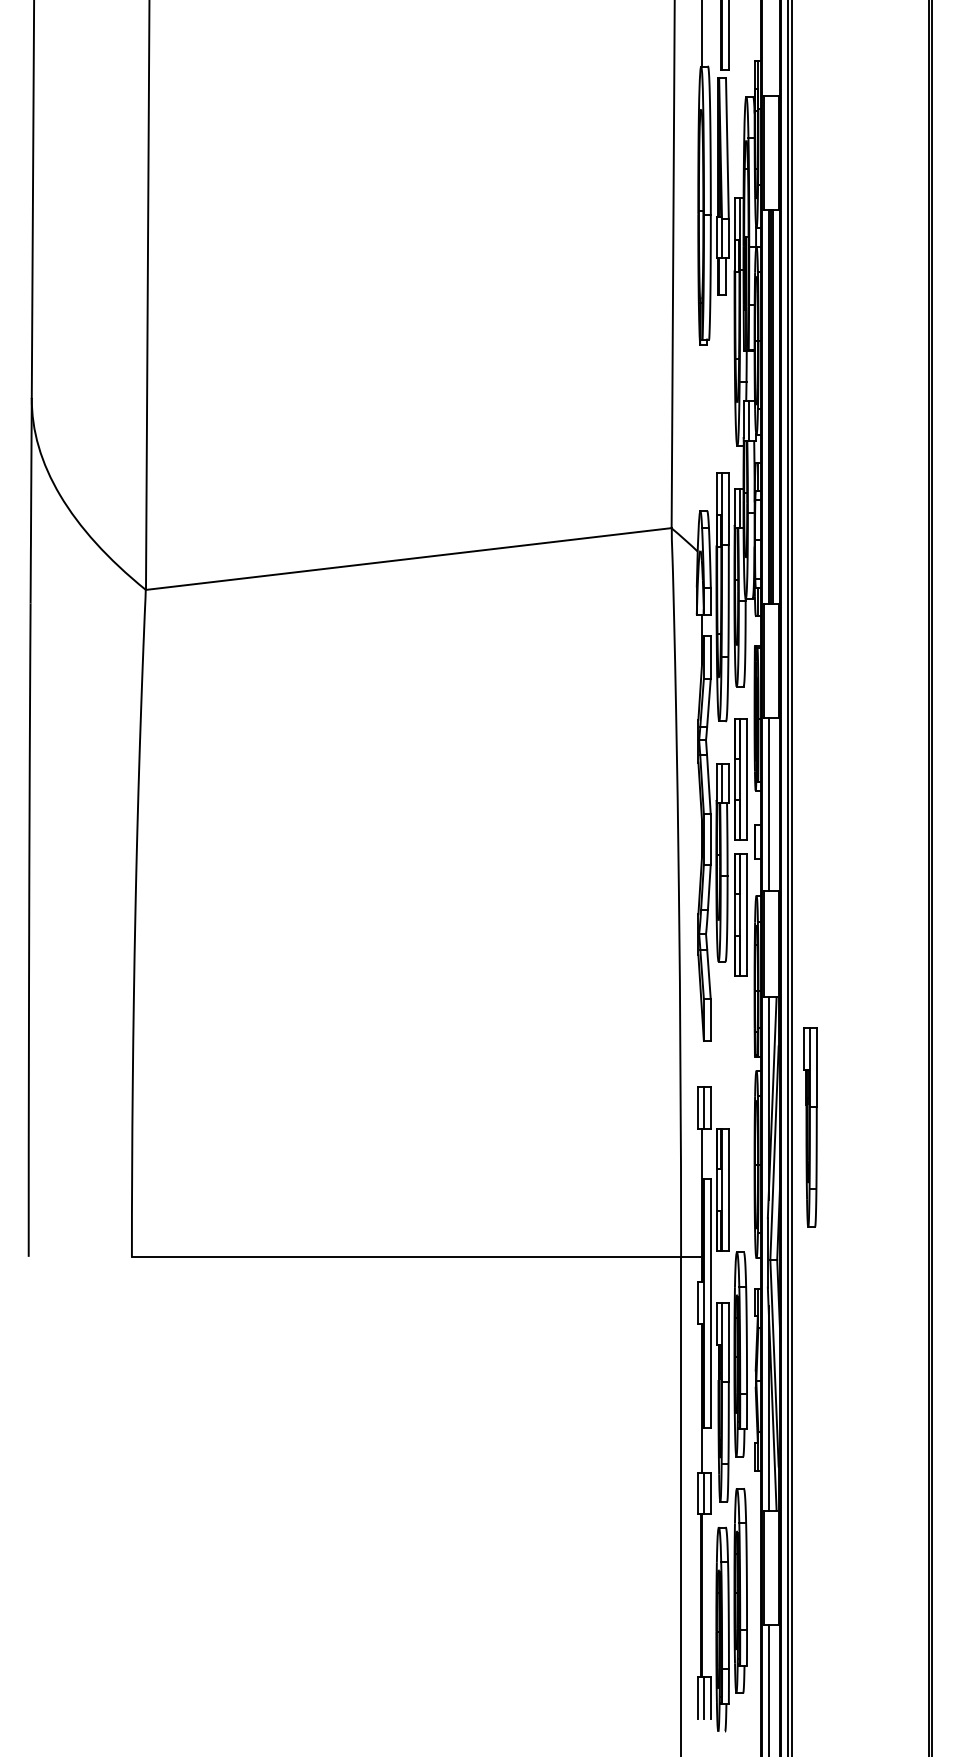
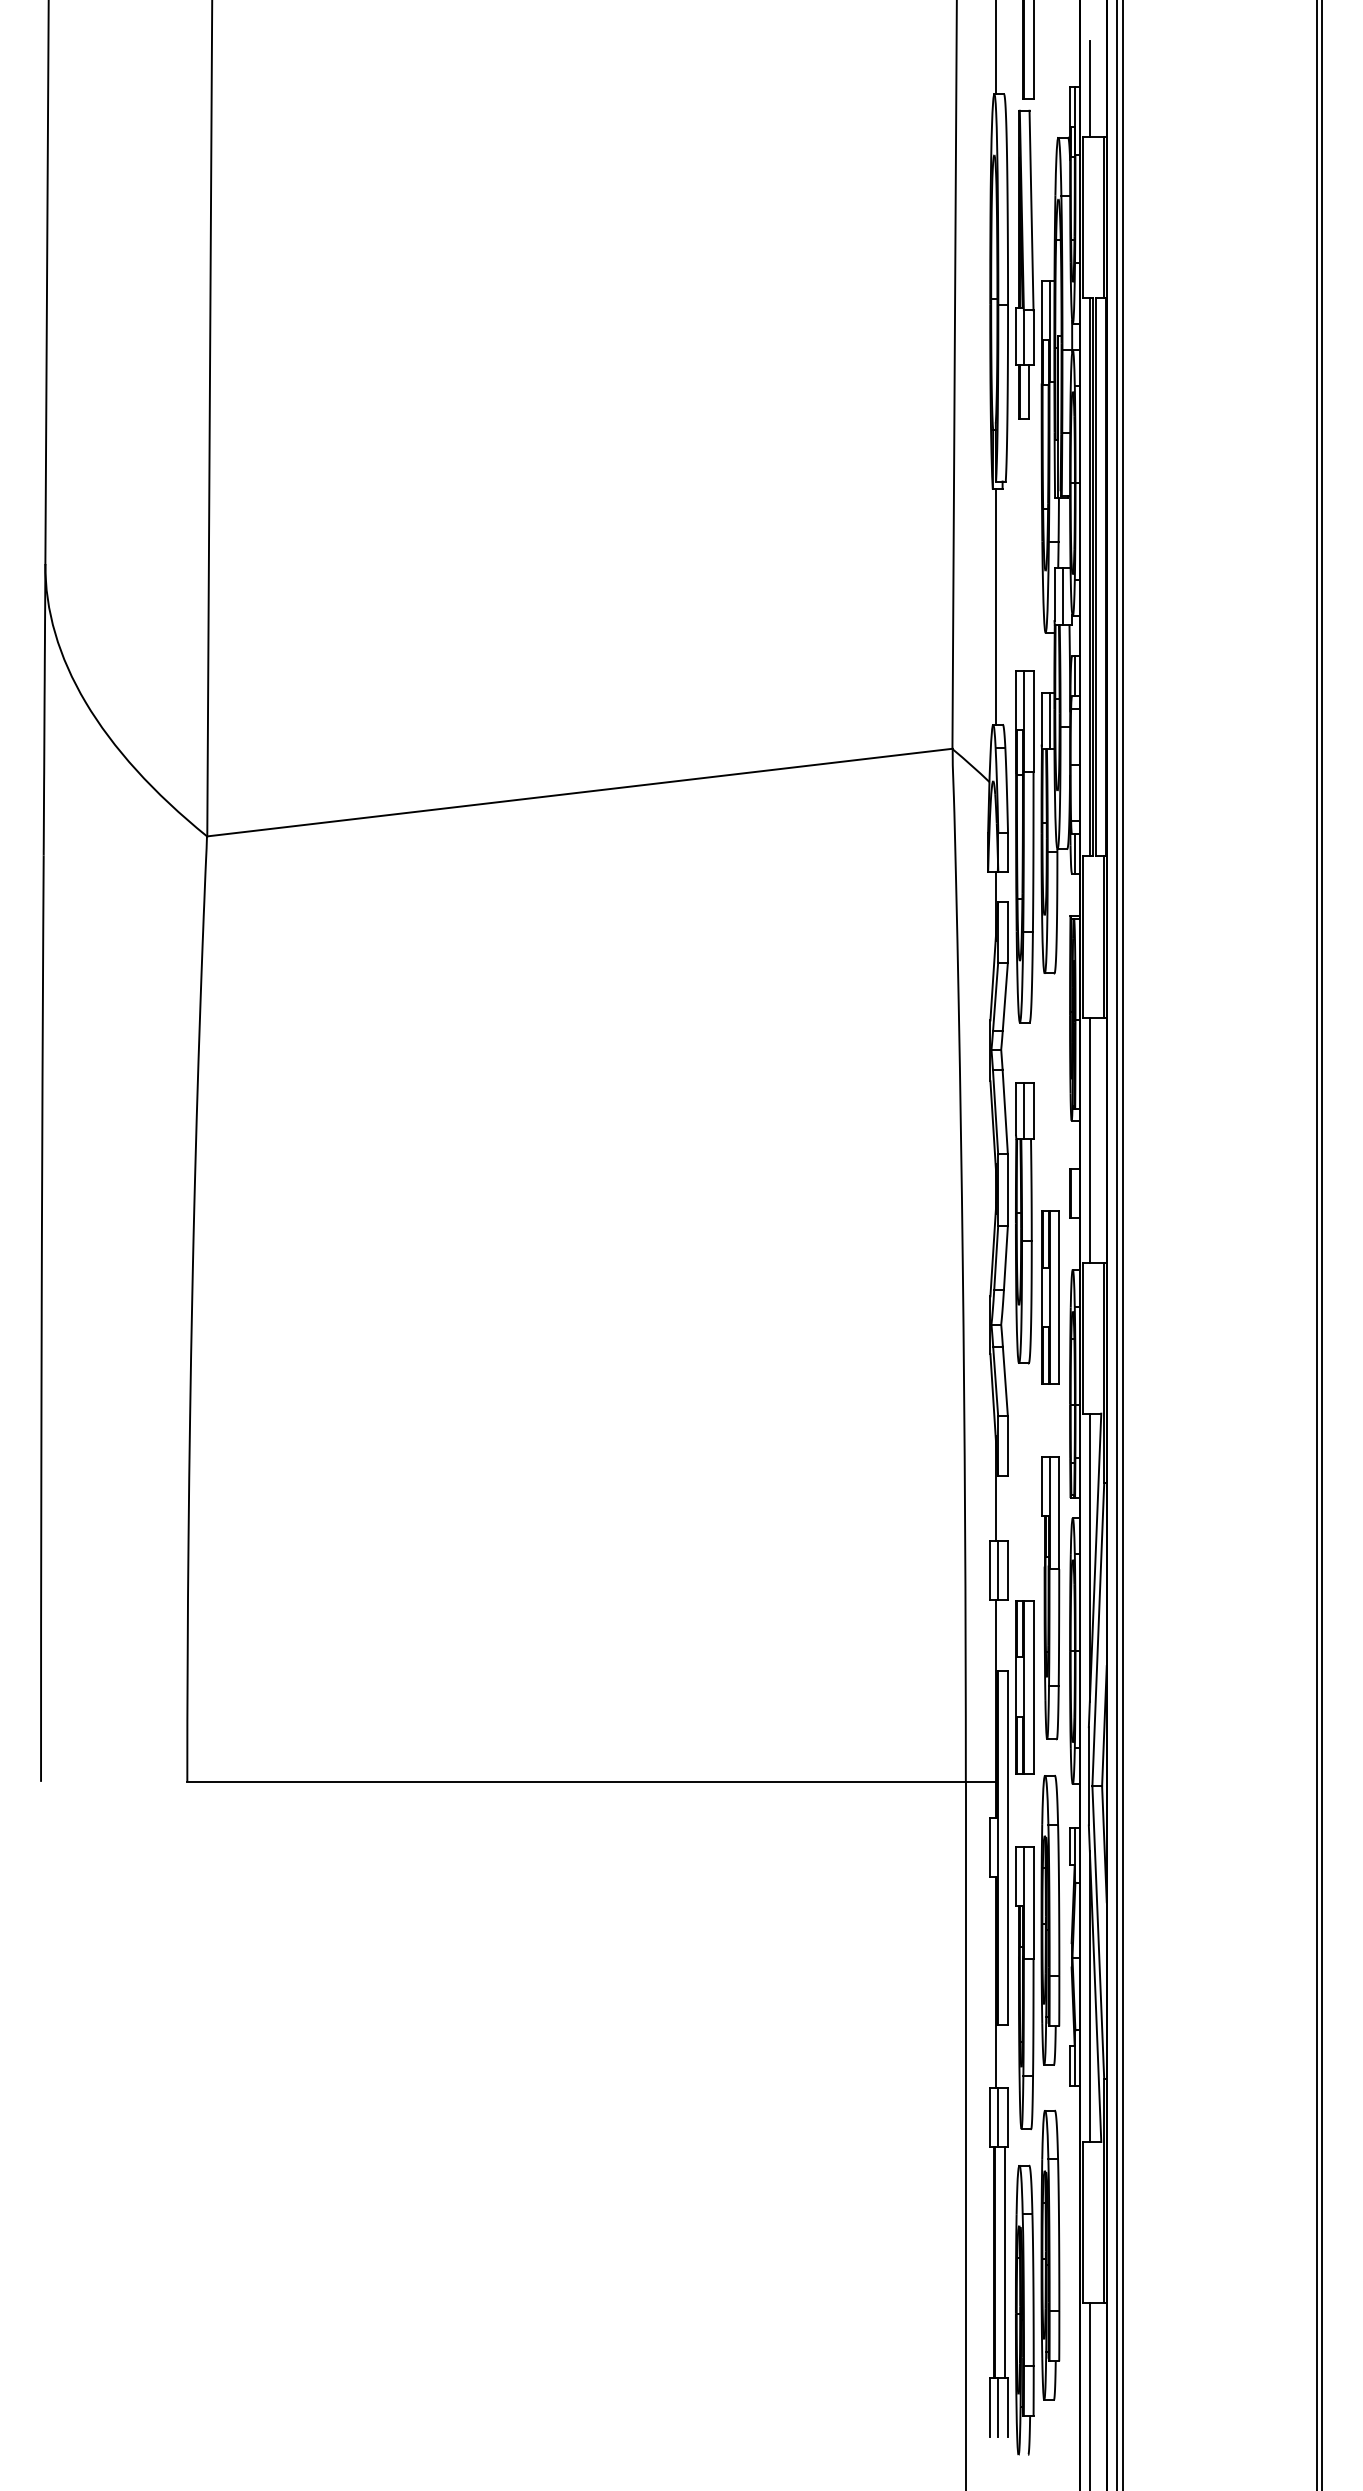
line: (768, 62) -> (1089, 88), added
line: (701, 427) -> (995, 606), added
part: (740, 779) -> (1050, 1105), removed
line: (701, 1049) -> (995, 1488), added
part: (810, 1127) -> (1050, 1598), moved
line: (708, 1595) -> (1004, 2262), added

